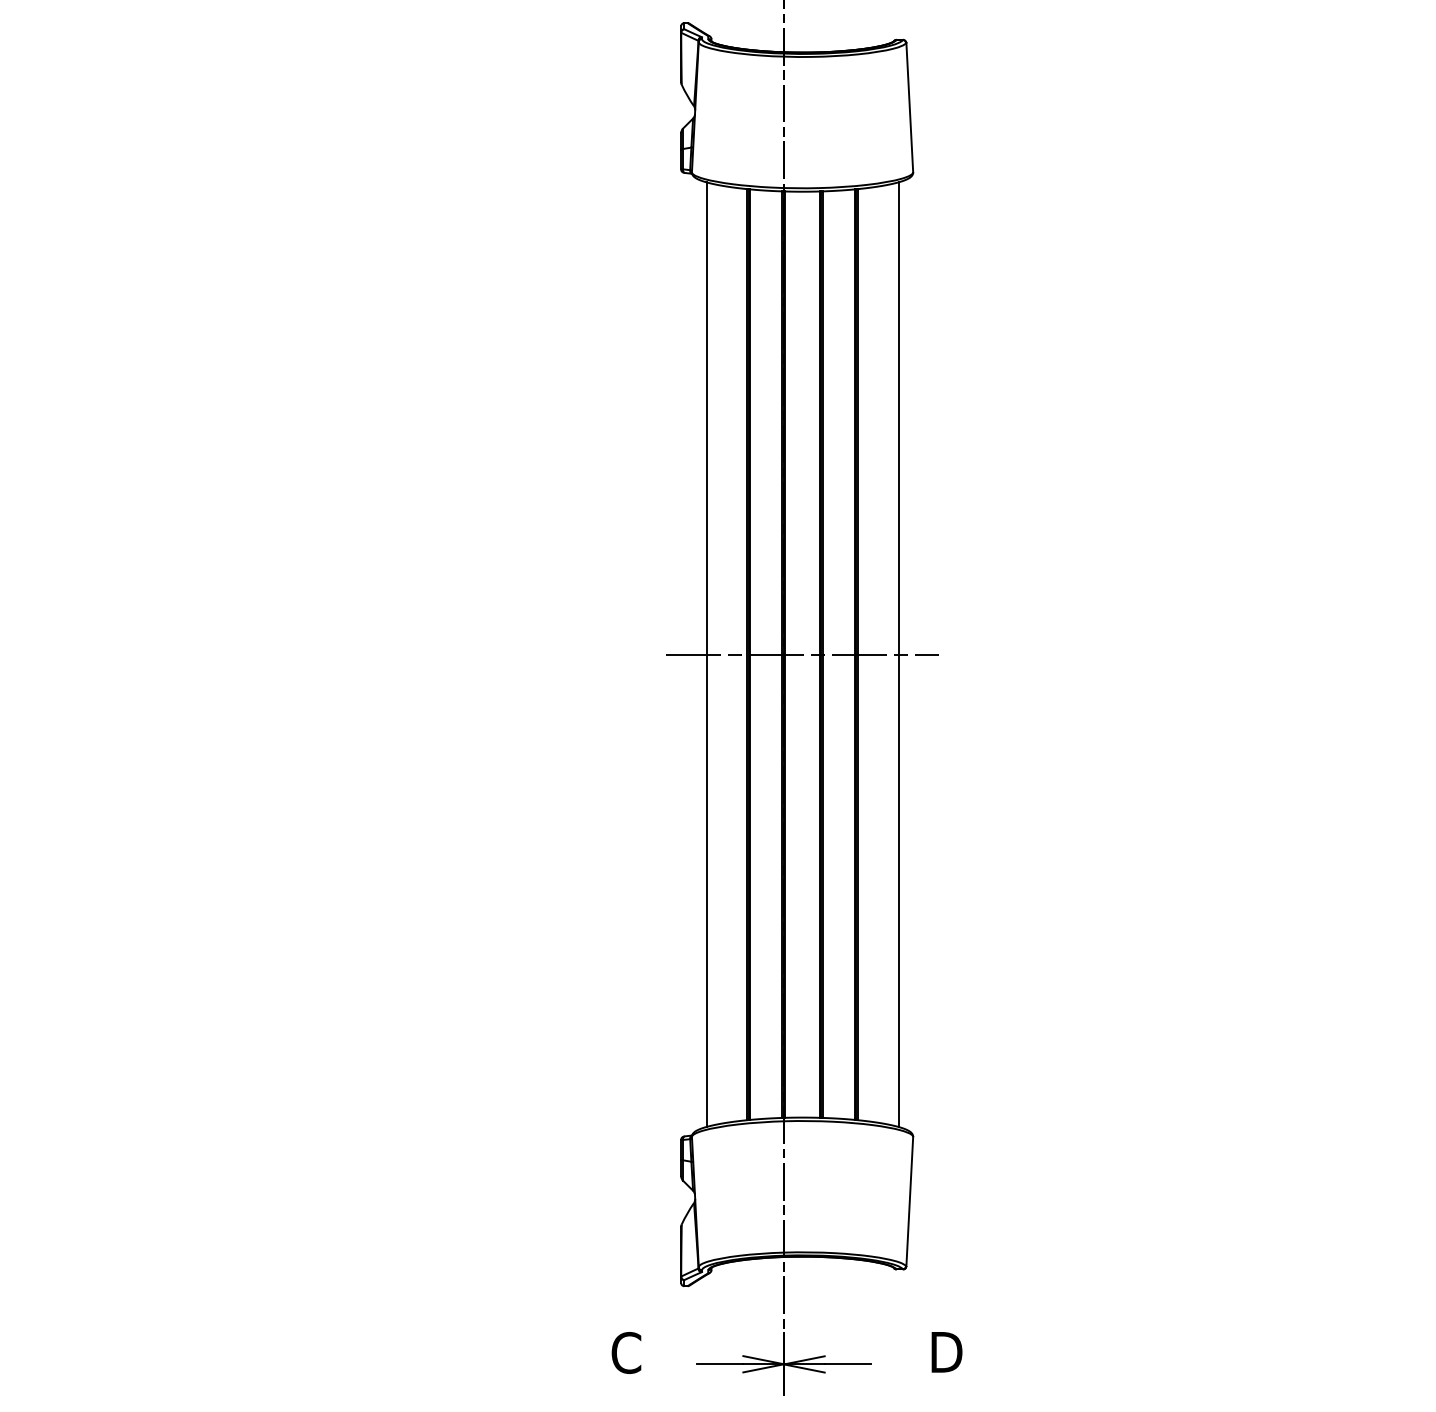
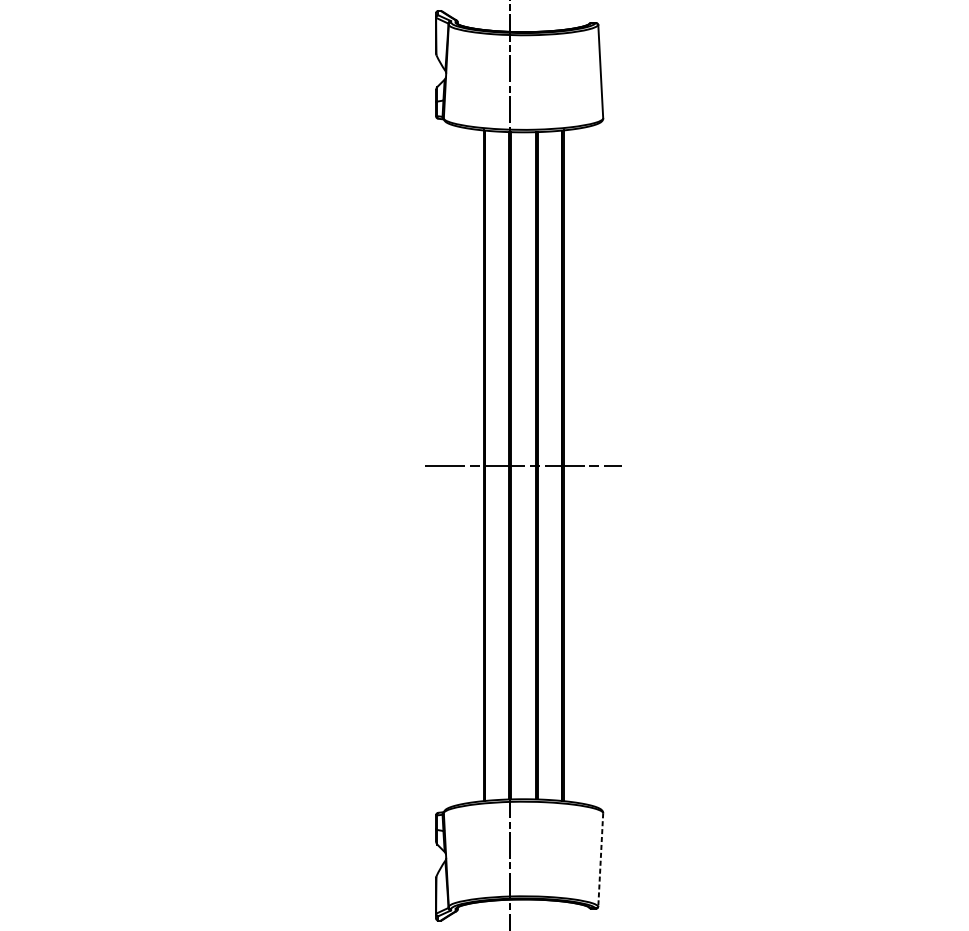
line: (706, 654) -> (454, 465), removed
line: (898, 654) -> (592, 465), removed
line: (909, 1201) -> (600, 859), solid -> dashed

